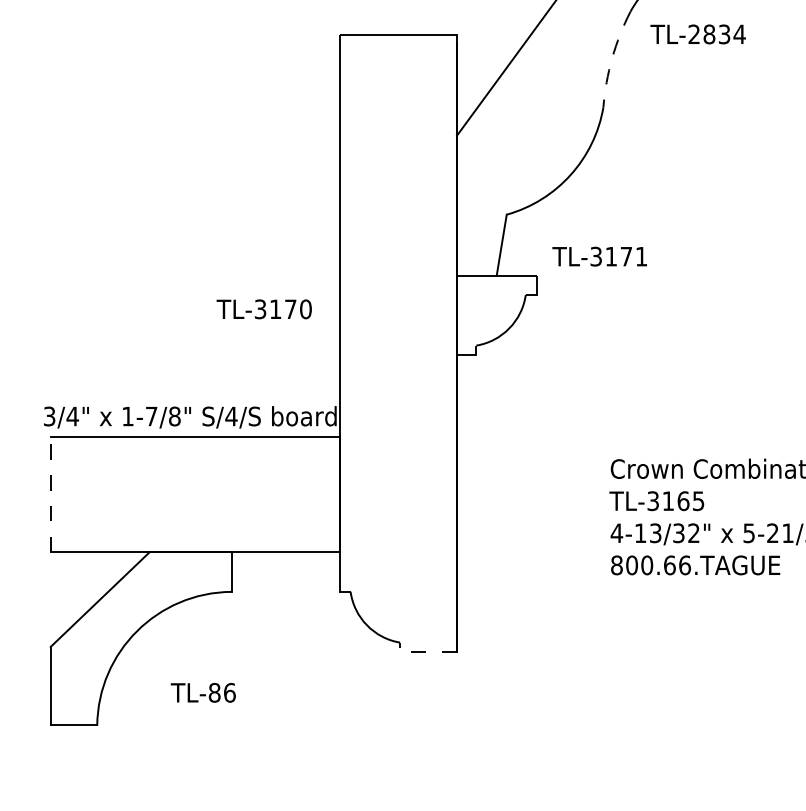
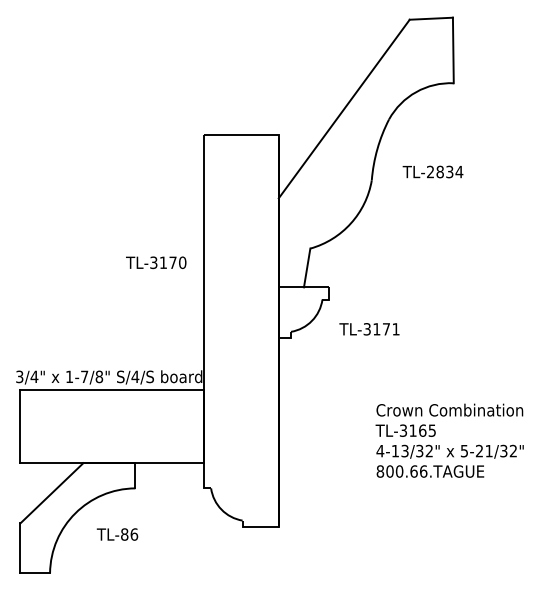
text: (697, 33) -> (432, 171), moved
arc: (612, 58) -> (377, 149), dashed -> solid
text: (599, 256) -> (369, 329), moved
text: (264, 308) -> (156, 262), moved
line: (50, 494) -> (20, 426), dashed -> solid
line: (422, 651) -> (256, 526), dashed -> solid
text: (203, 692) -> (117, 534), moved

